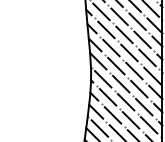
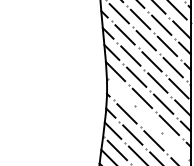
line: (102, 79) -> (120, 92), removed
line: (125, 102) -> (147, 119), removed
line: (148, 125) -> (174, 146), removed

